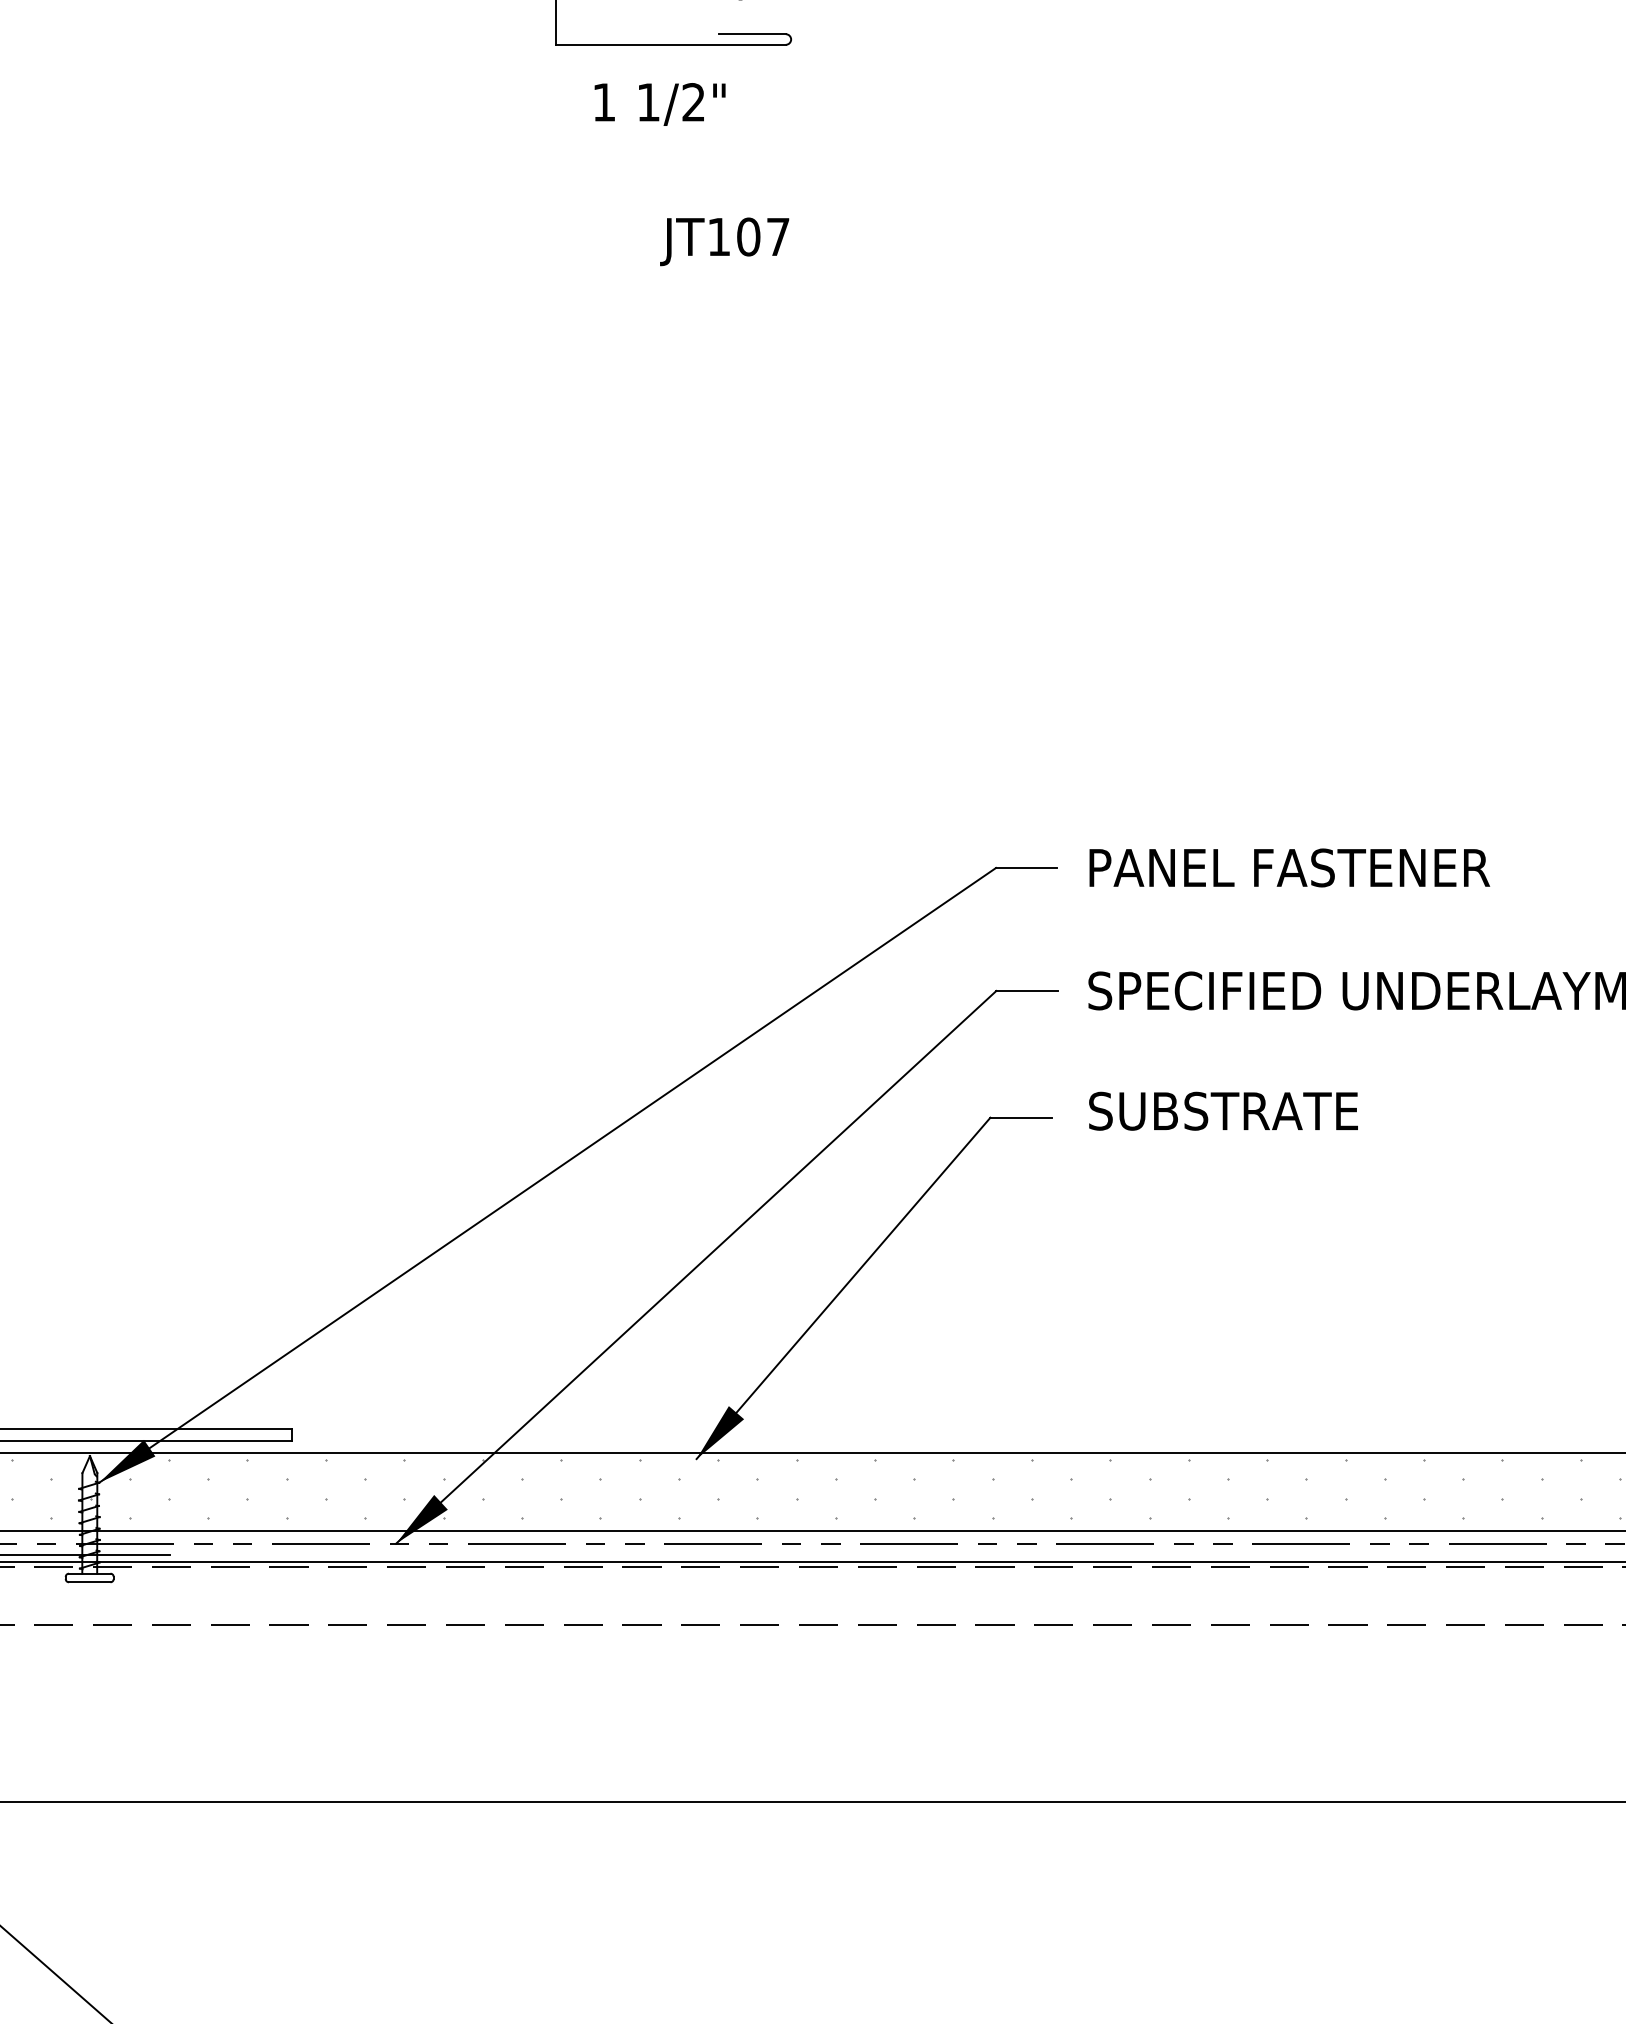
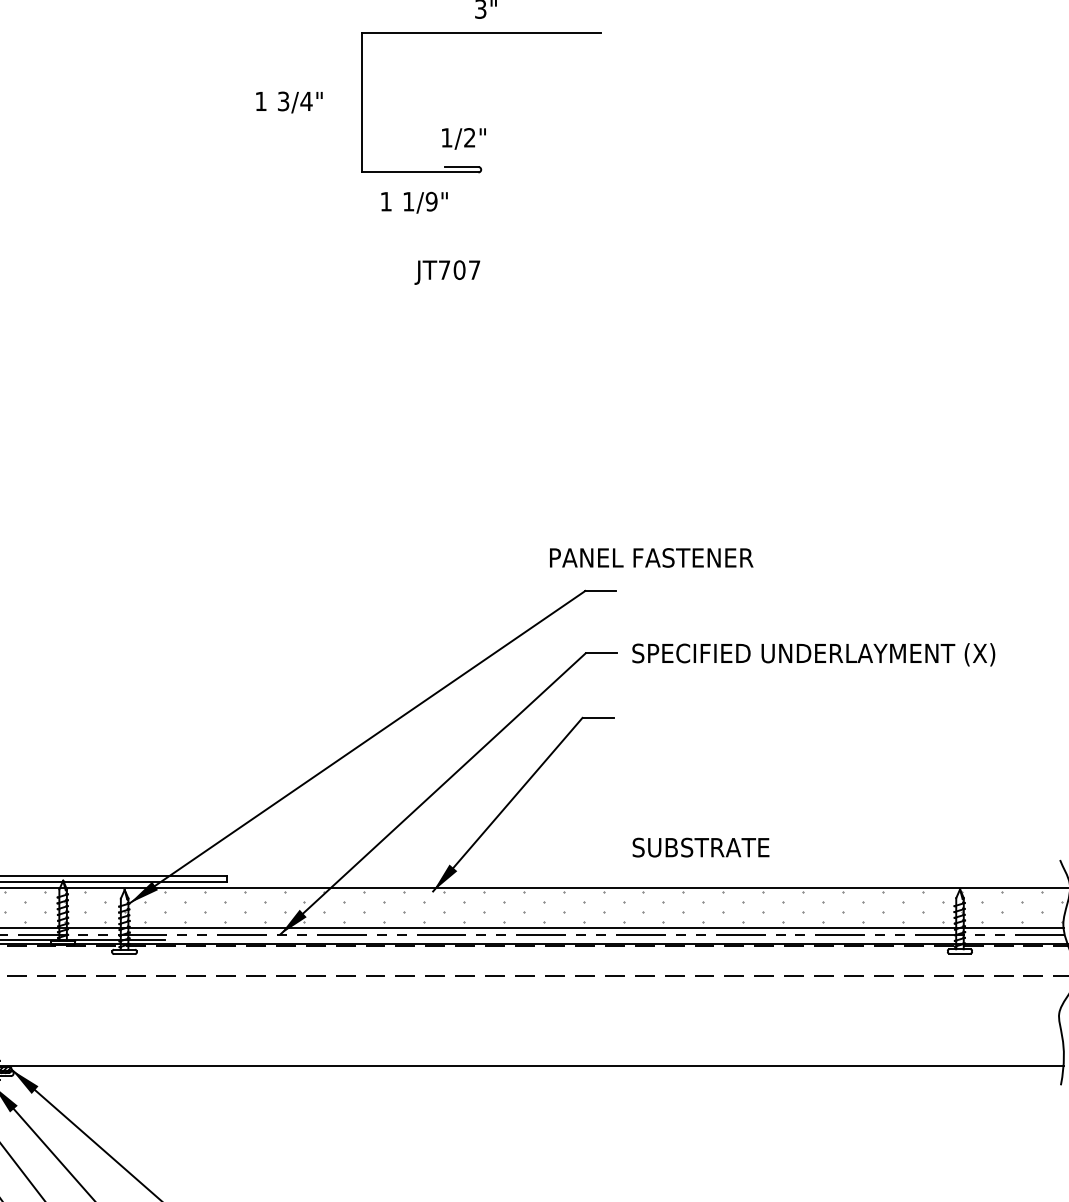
text: (693, 101) -> (431, 201), 1/2" -> 1/9"
text: (718, 235) -> (444, 269), JT107 -> JT707
text: (1289, 867) -> (651, 557), moved
text: (1222, 1110) -> (700, 847), moved

